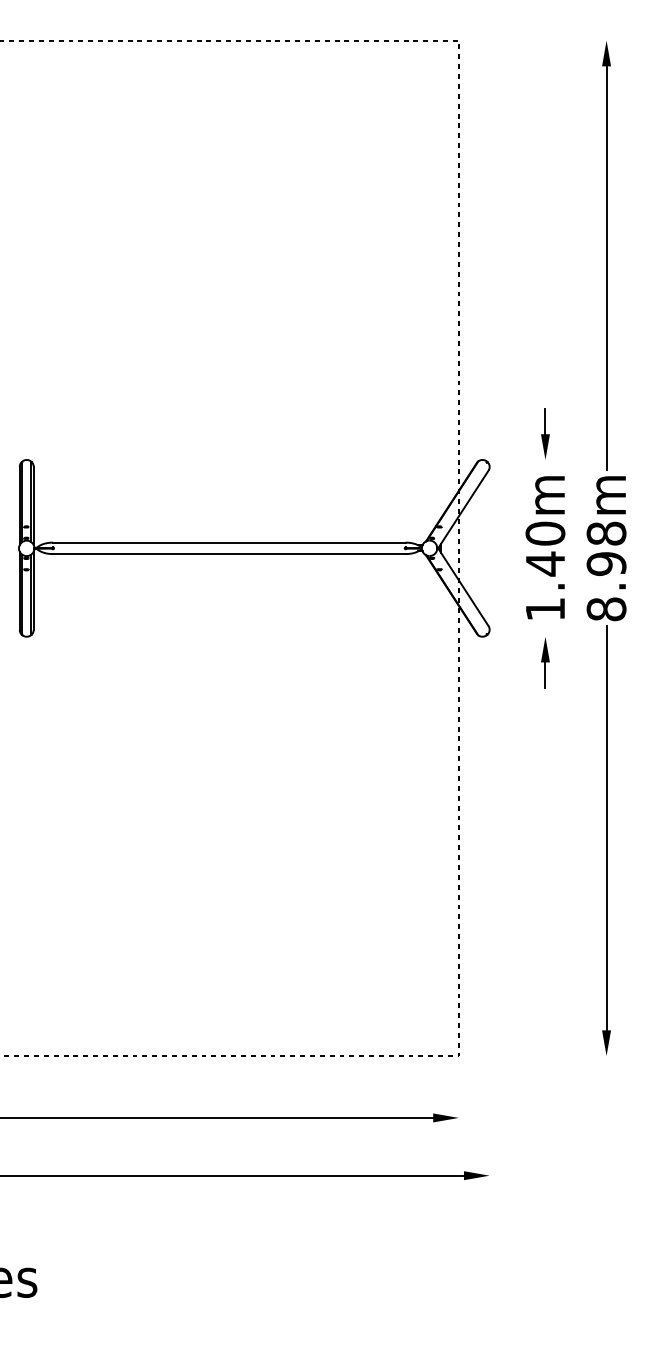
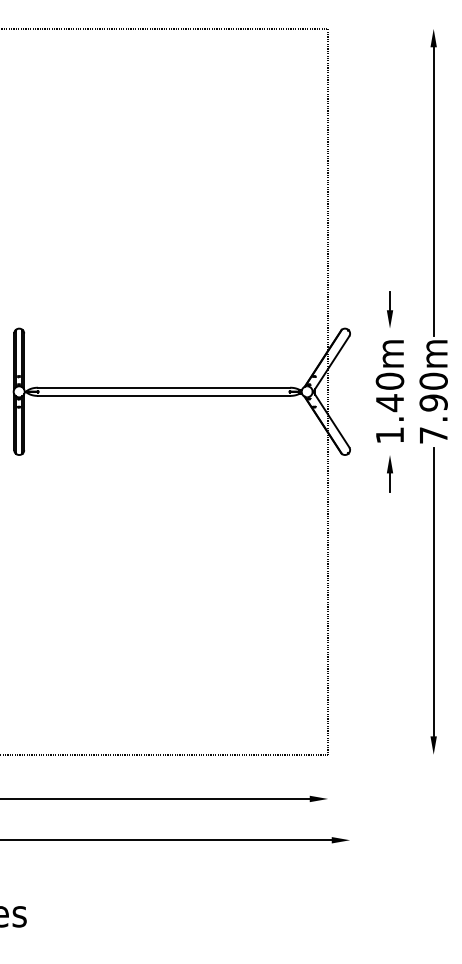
text: (606, 570) -> (433, 407), 8.98m -> 7.90m

